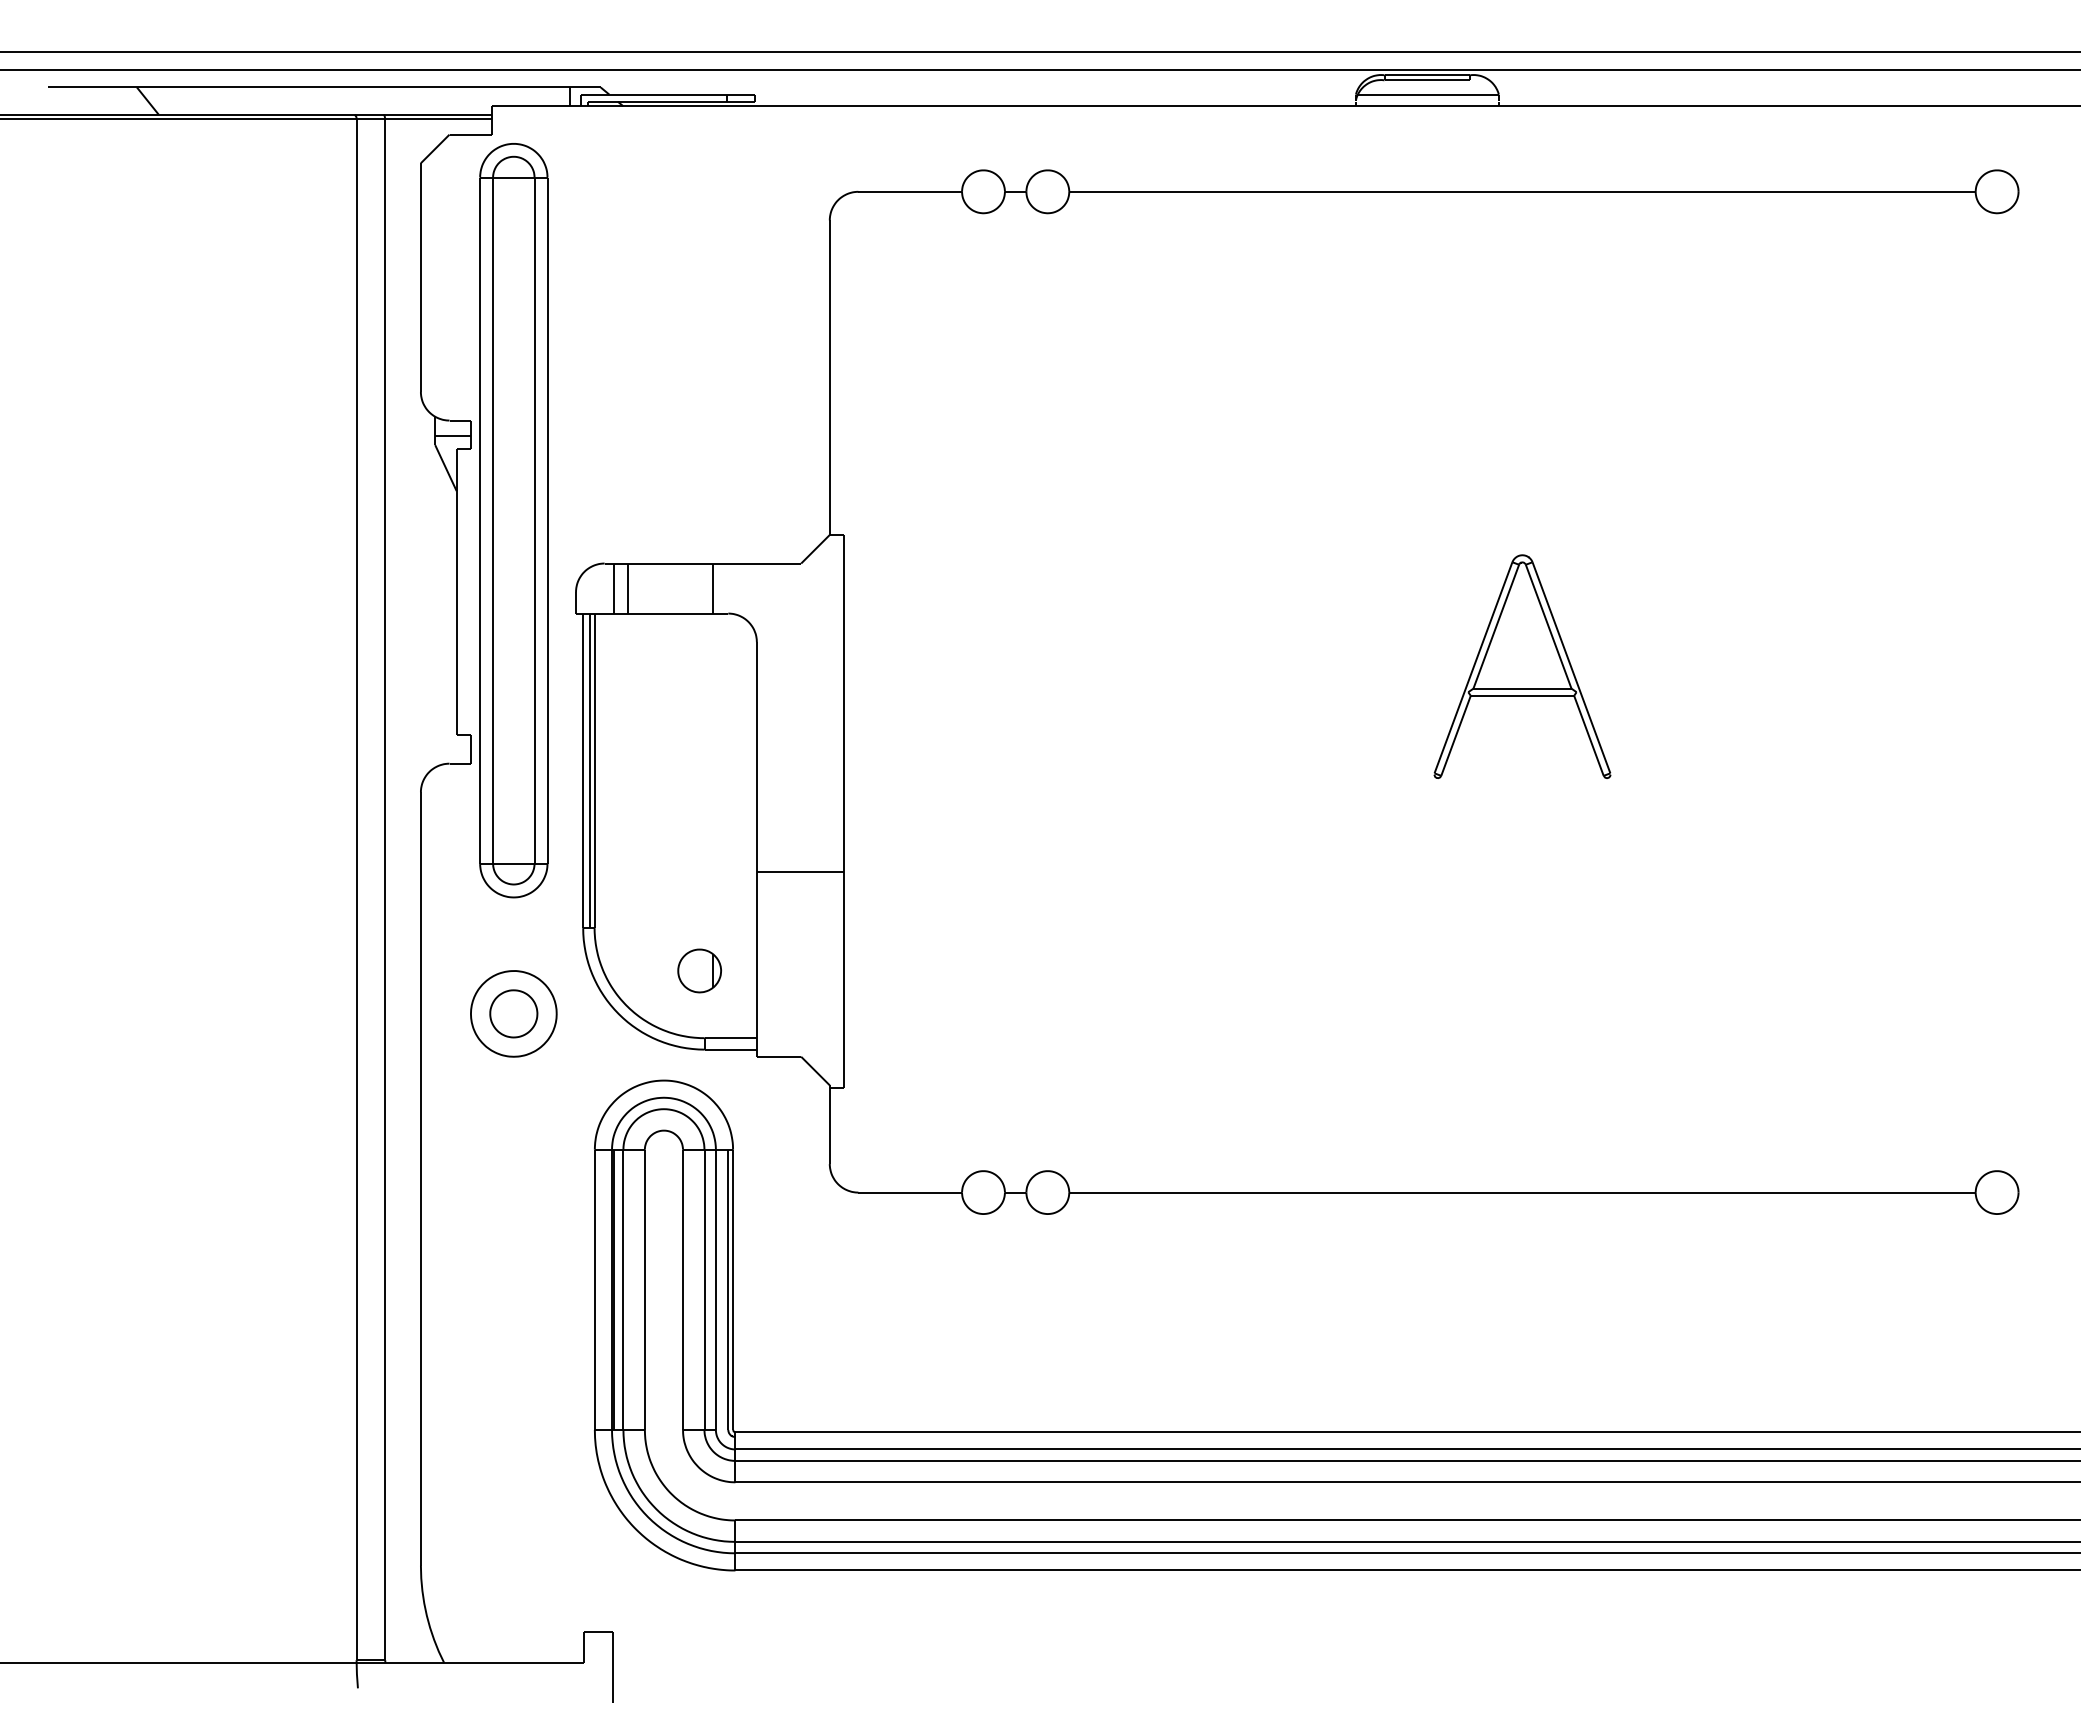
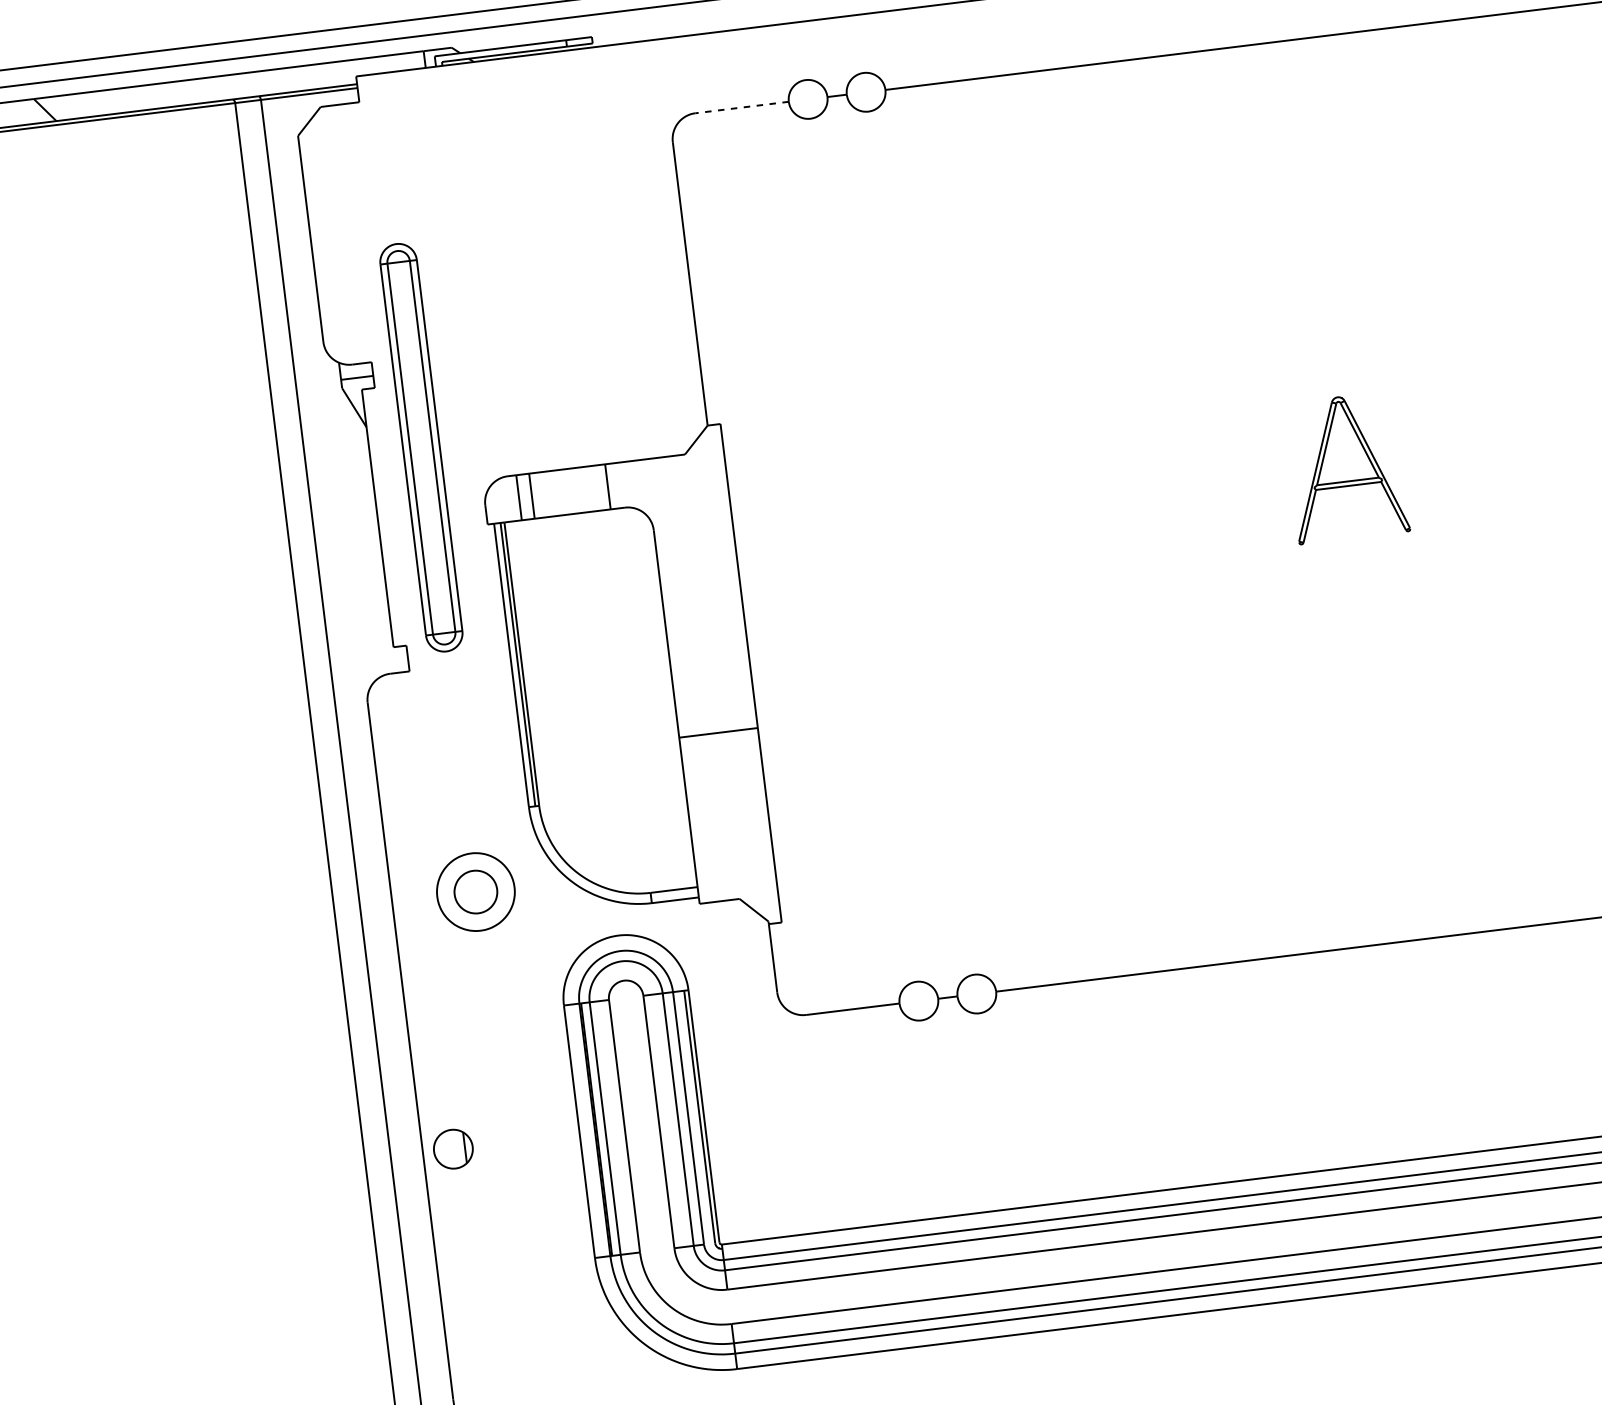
line: (910, 191) -> (742, 107), solid -> dashed
part: (513, 520) -> (421, 447), size x0.6
part: (1522, 666) -> (1346, 467), size x0.7
part: (699, 970) -> (453, 1148), moved

